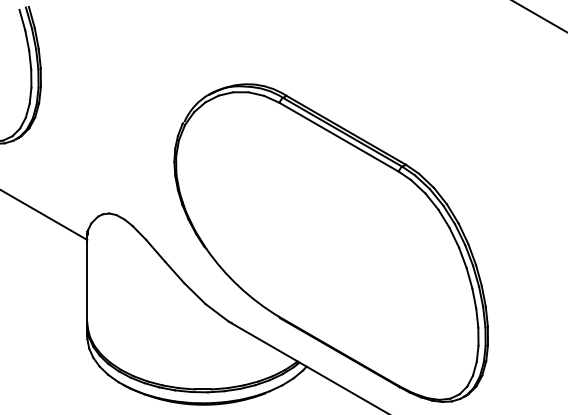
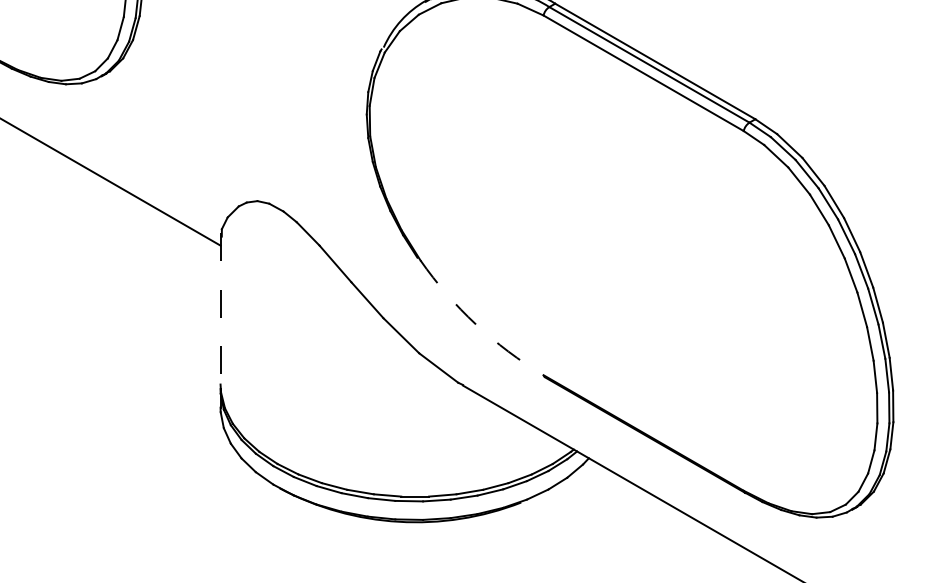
line: (87, 278) -> (220, 310), solid -> dashed
arc: (239, 286) -> (476, 323), solid -> dashed

